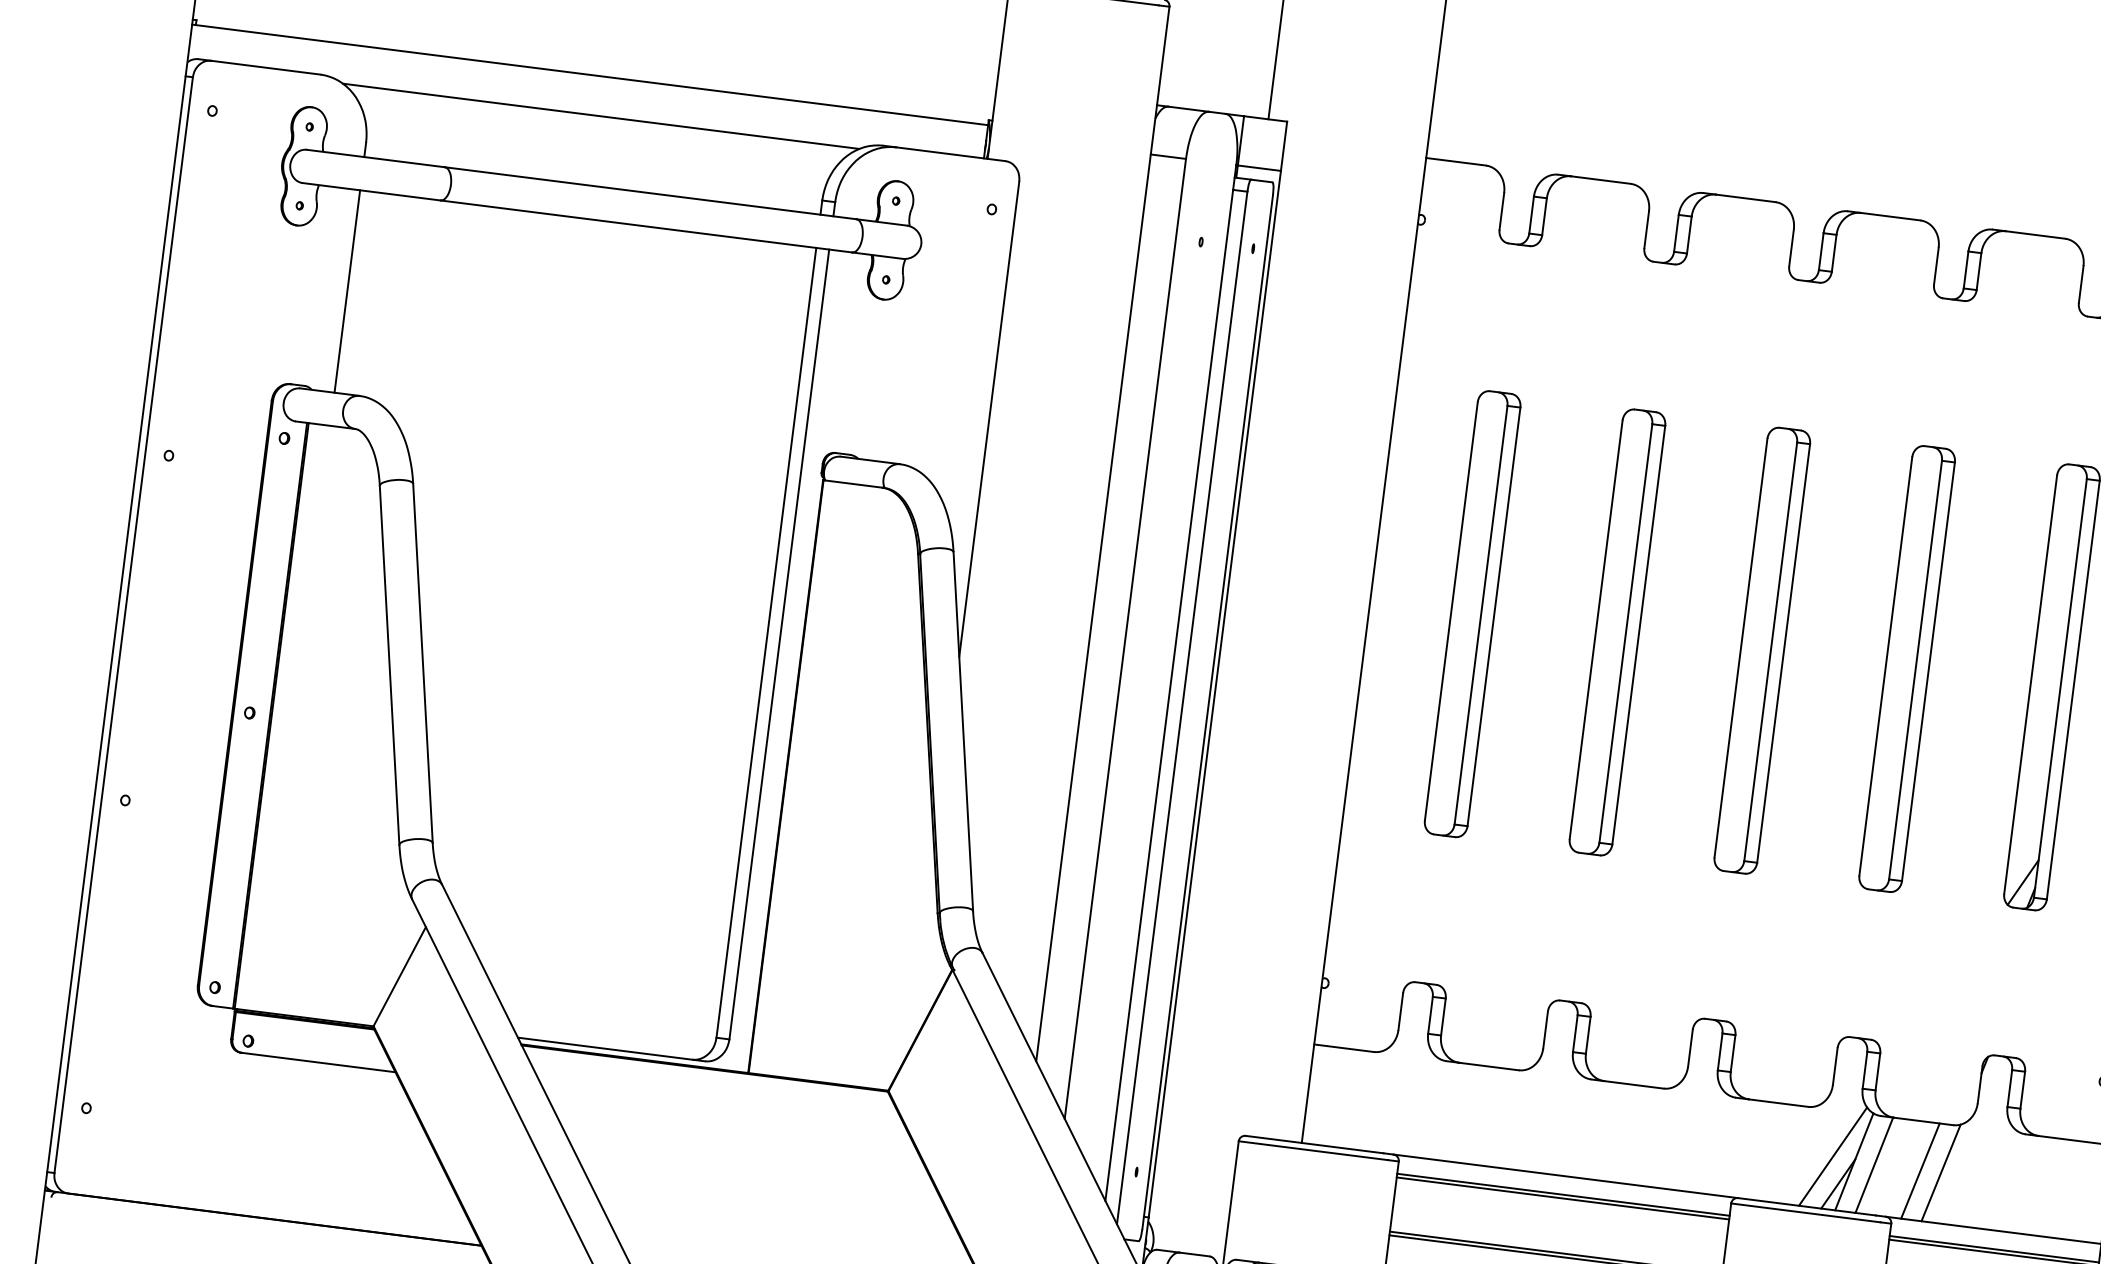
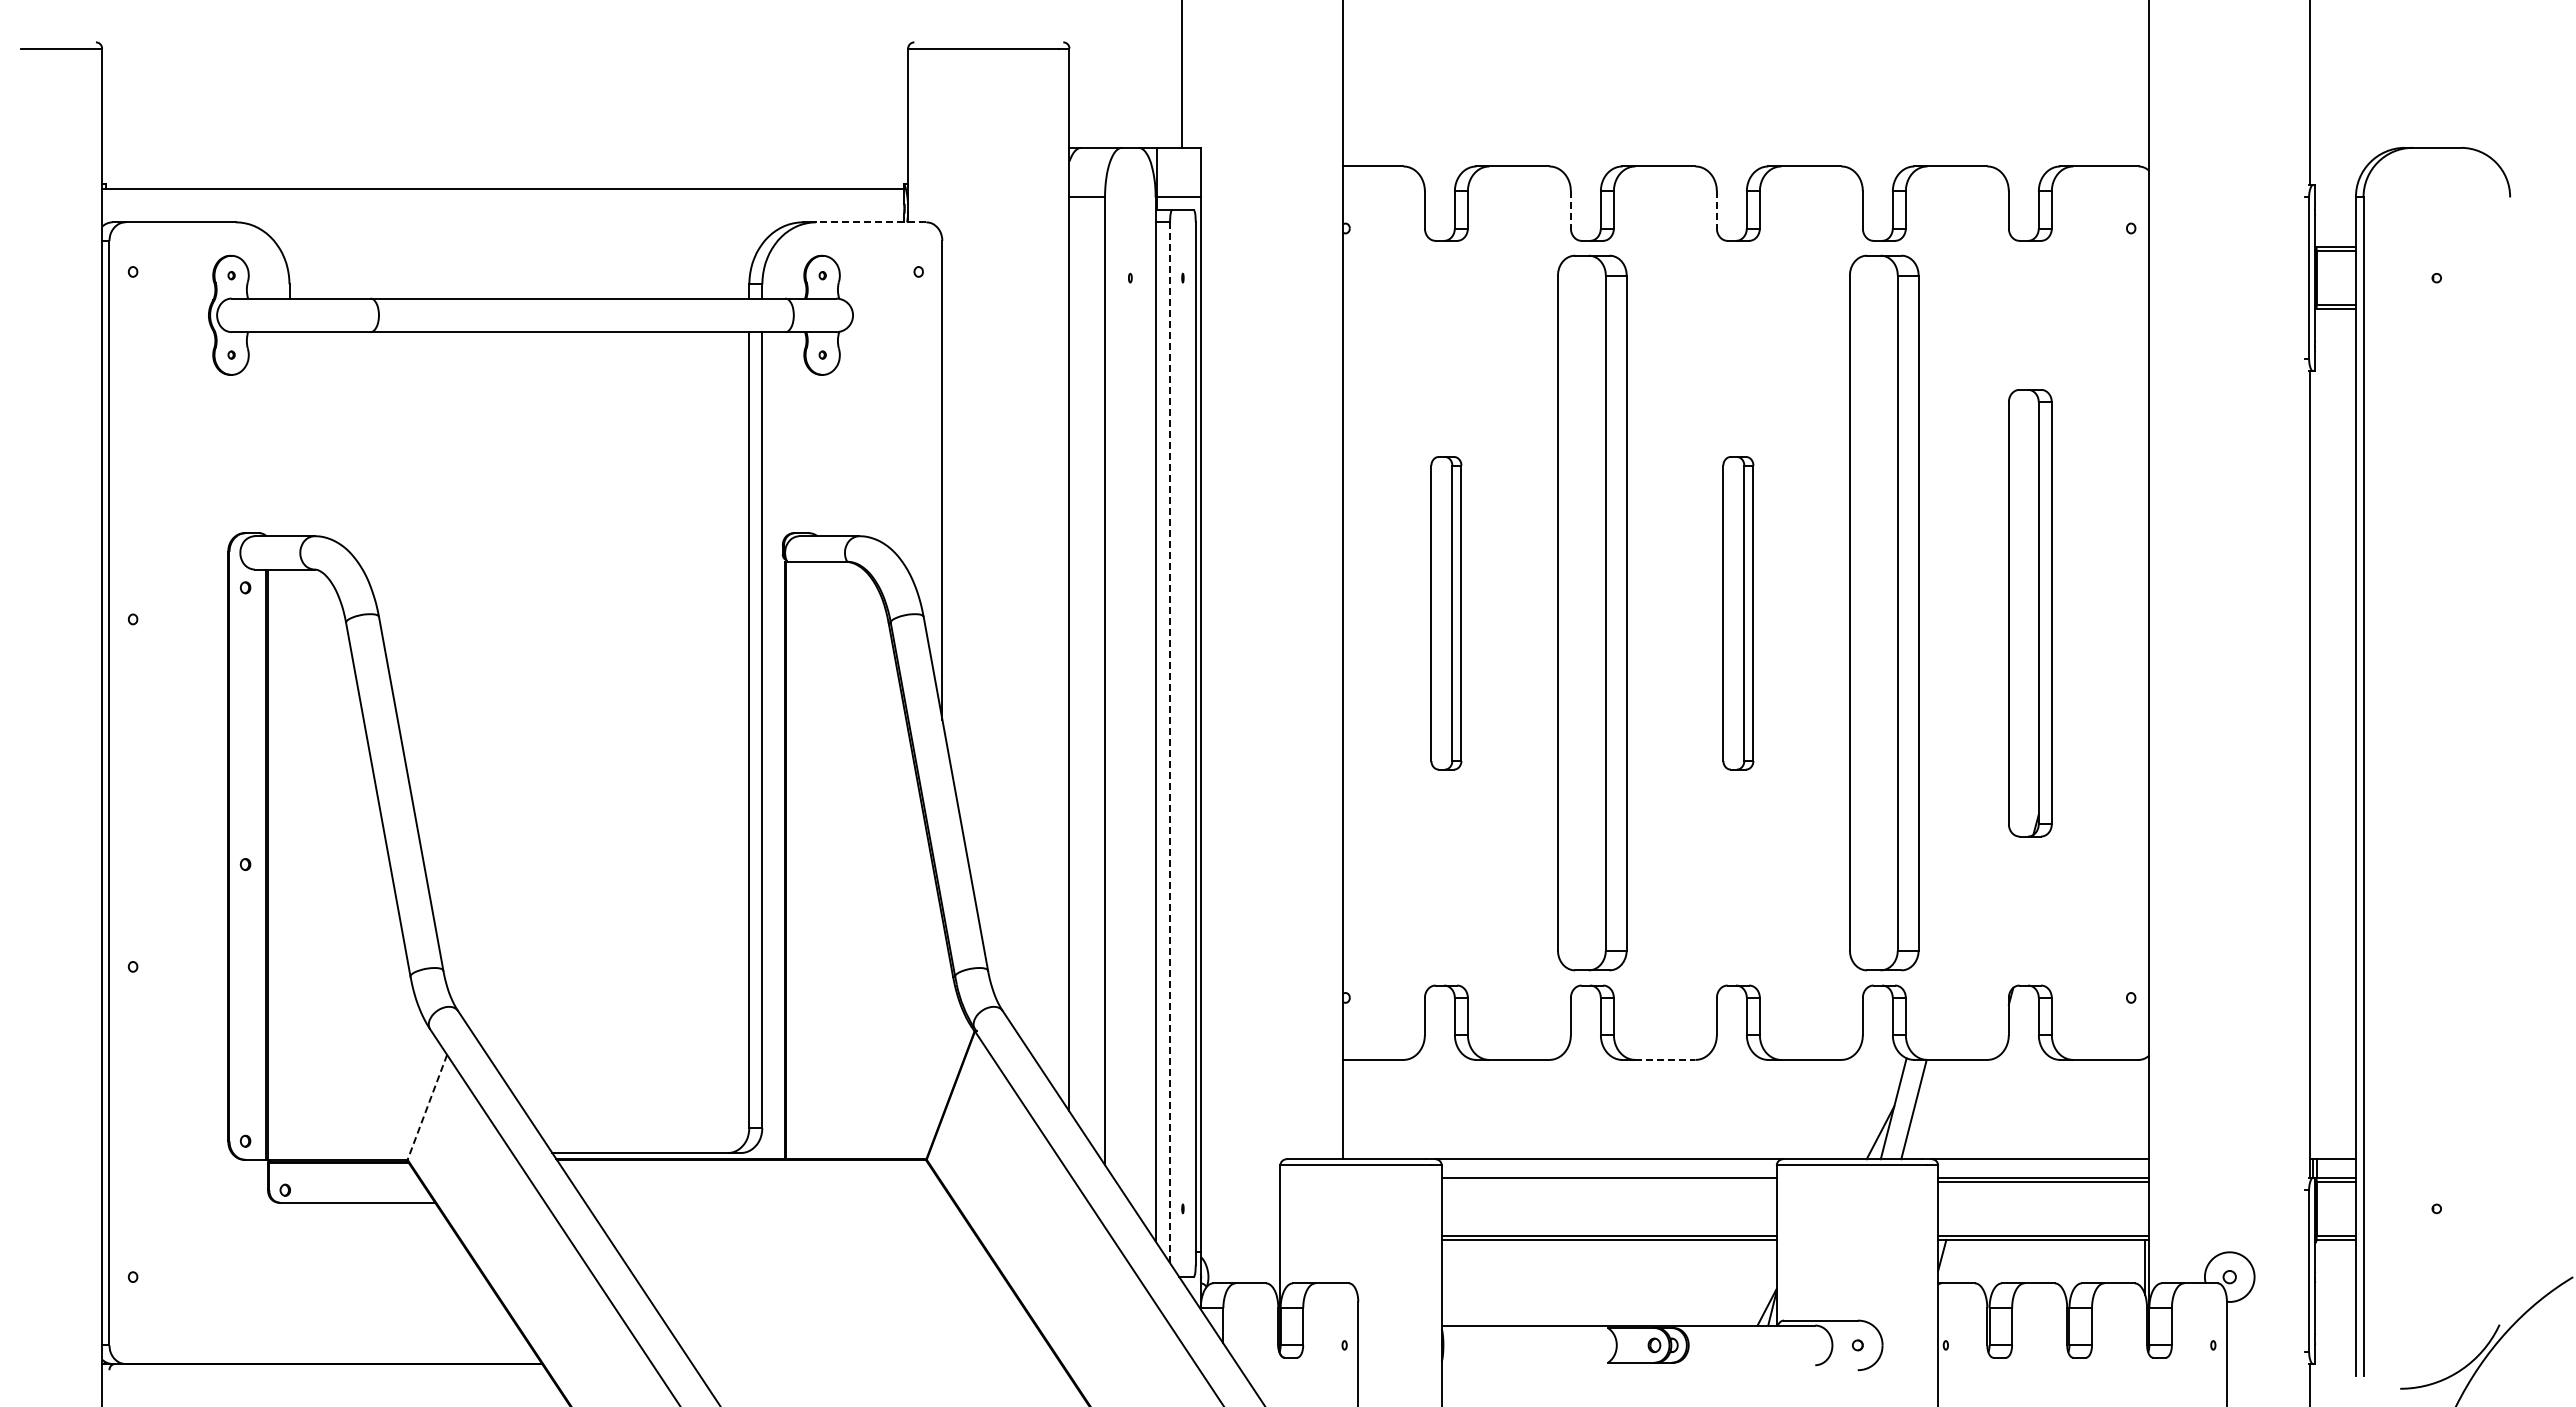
line: (601, 116) -> (519, 228), removed
line: (950, 154) -> (870, 222), solid -> dashed
line: (1646, 229) -> (1570, 209), solid -> dashed
line: (1791, 247) -> (1716, 209), solid -> dashed
line: (347, 291) -> (289, 434), removed
part: (1472, 614) -> (1446, 613), size x0.7
part: (1617, 632) -> (1592, 613), size x1.6
part: (1762, 651) -> (1738, 613), size x0.7
part: (1907, 669) -> (1884, 613), size x1.6
line: (1182, 708) -> (1170, 743), solid -> dashed
line: (2022, 882) -> (2025, 810), removed
line: (399, 976) -> (427, 1107), solid -> dashed
line: (1634, 1084) -> (1665, 1059), solid -> dashed
line: (1832, 1156) -> (1871, 1106), removed
line: (1920, 1170) -> (1960, 1109), removed
line: (1940, 1172) -> (1980, 1108), removed
line: (1562, 1198) -> (1608, 1181), removed

